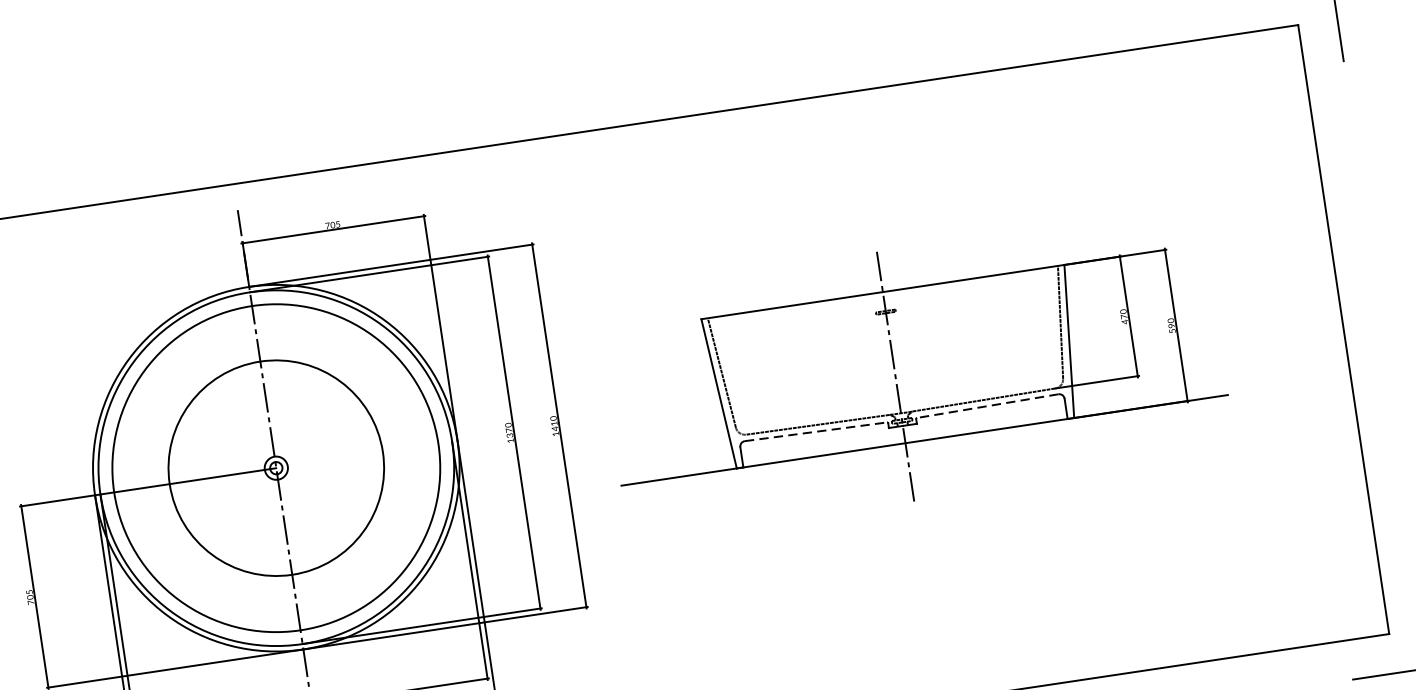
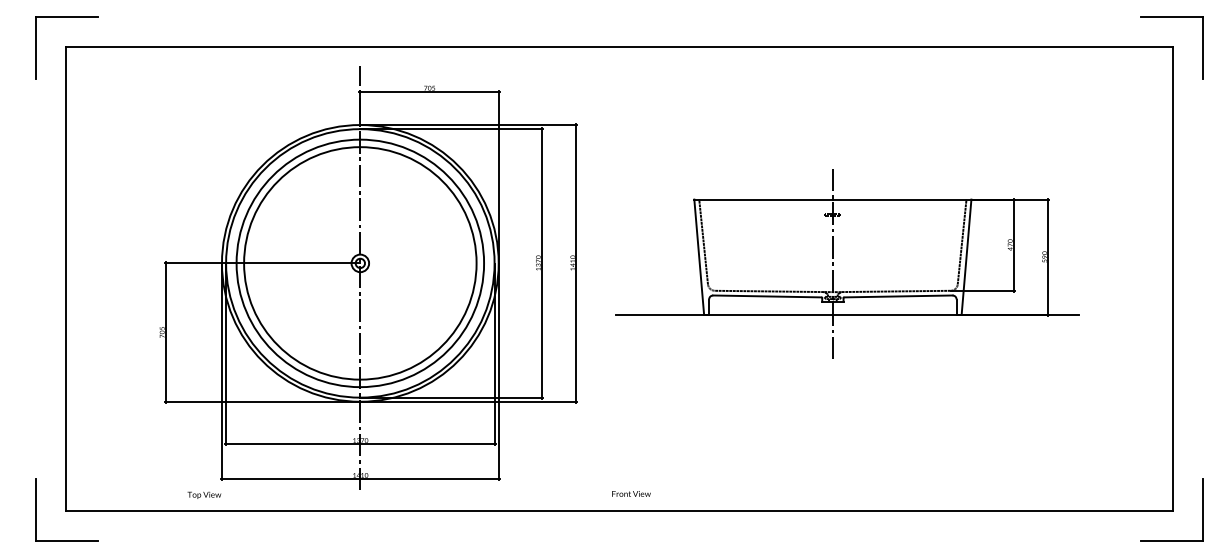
line: (986, 406) -> (897, 296), dashed -> solid
line: (816, 431) -> (767, 296), dashed -> solid
circle: (276, 468) -> (360, 263), size x1.43

